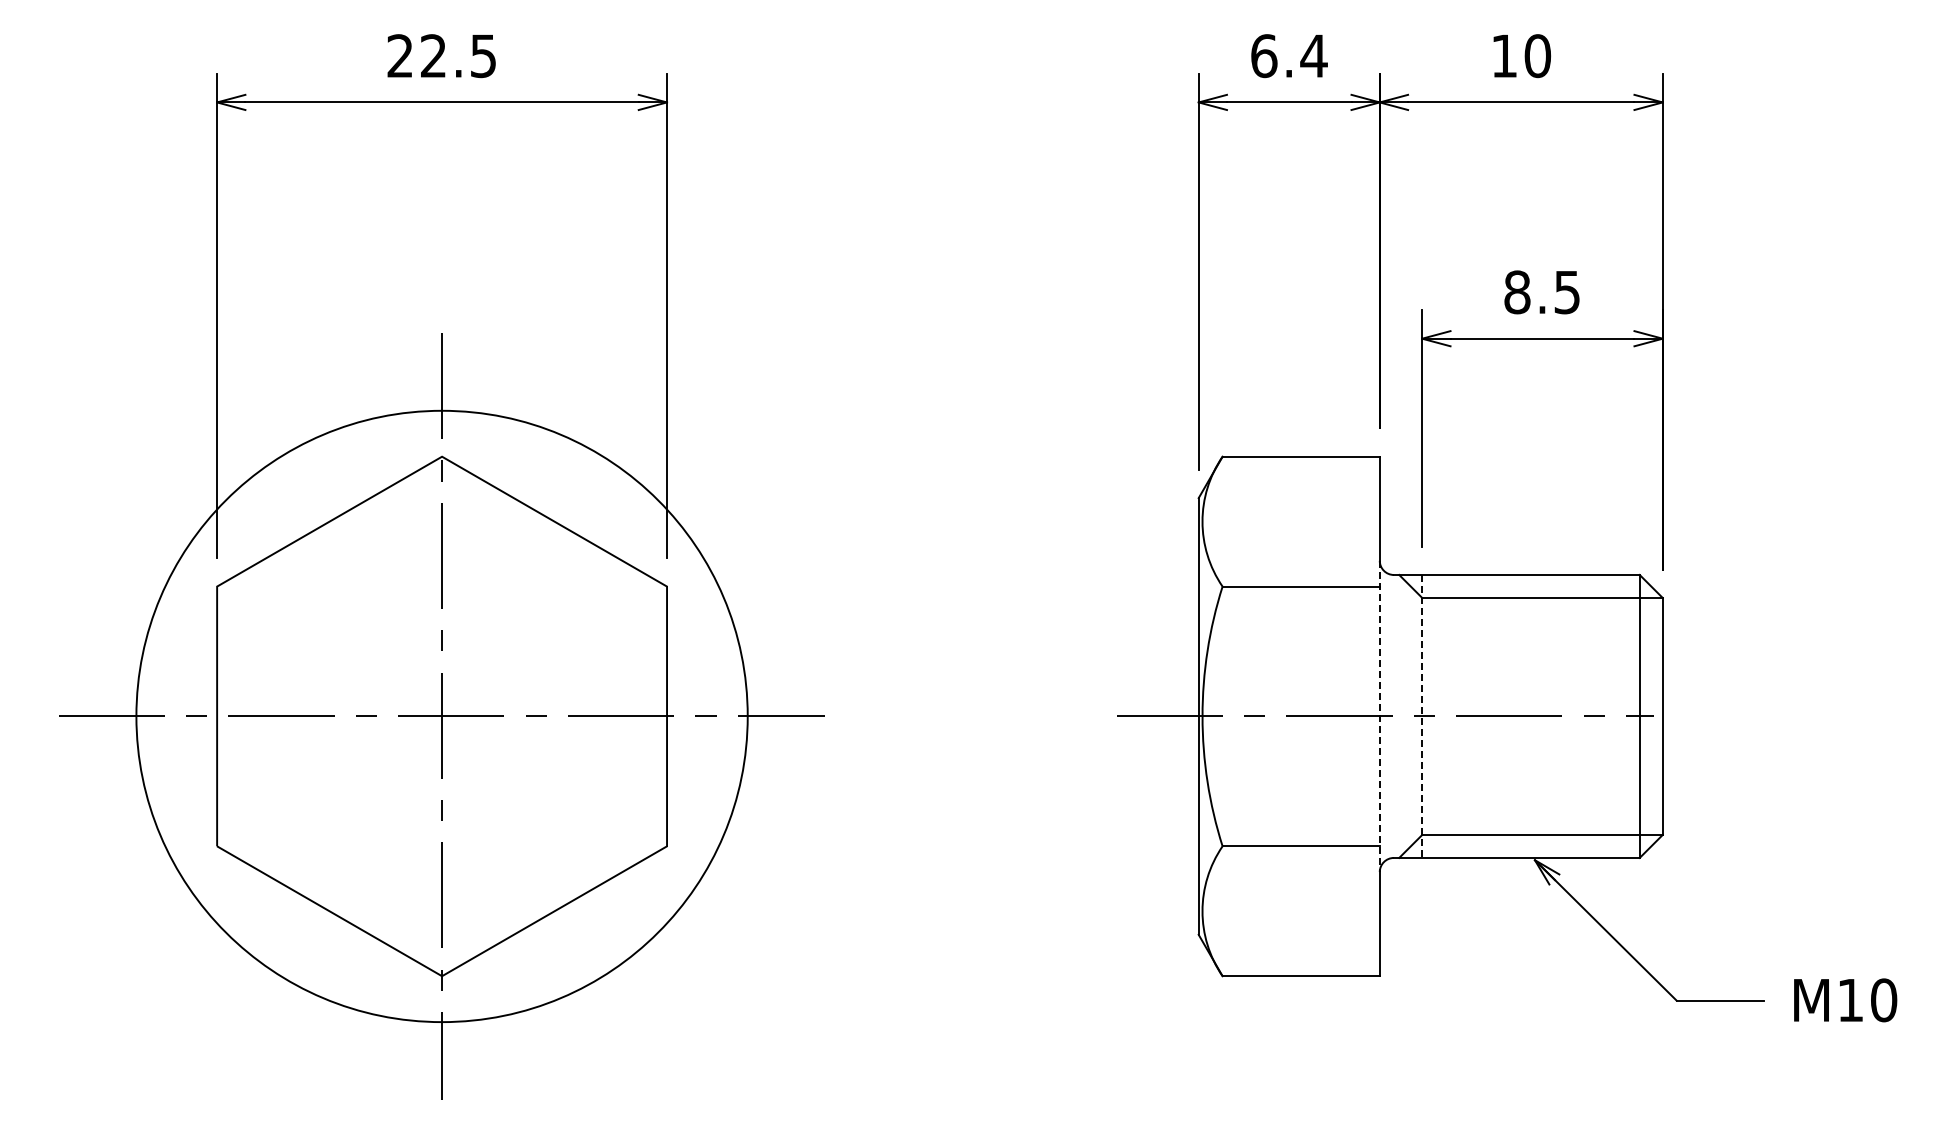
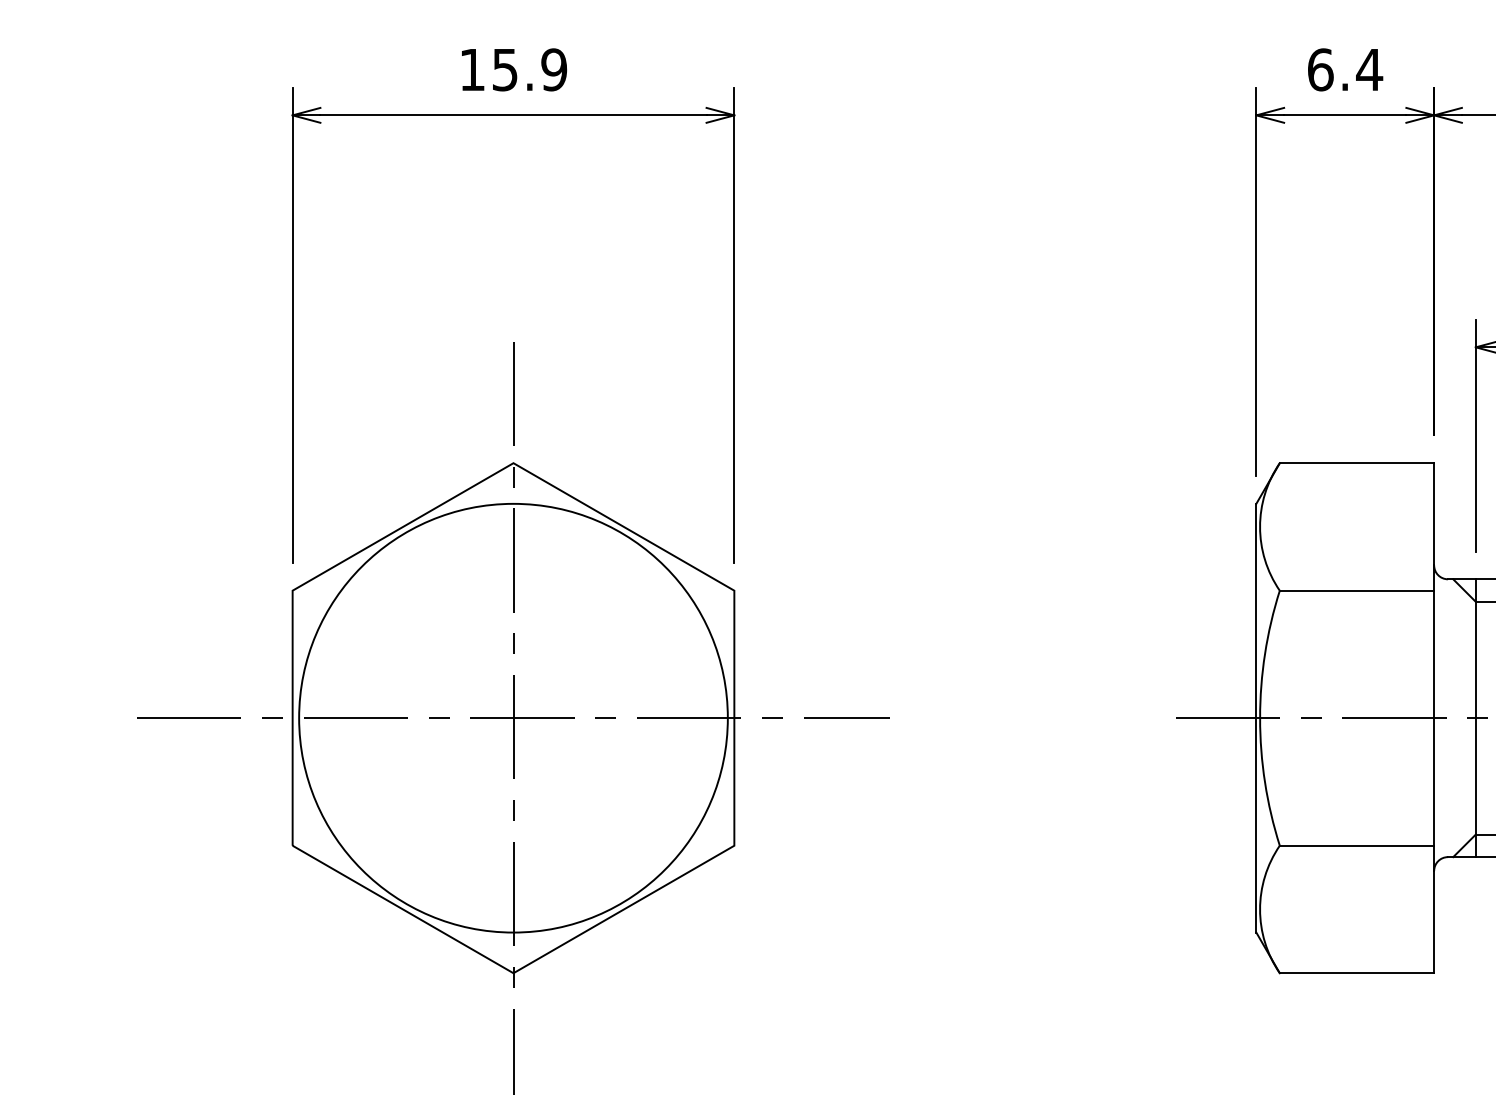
text: (441, 56) -> (512, 70), 22.5 -> 15.9
circle: (441, 716) -> (512, 718), size x0.71
line: (1379, 716) -> (1433, 718), dashed -> solid
line: (1422, 716) -> (1476, 718), dashed -> solid

